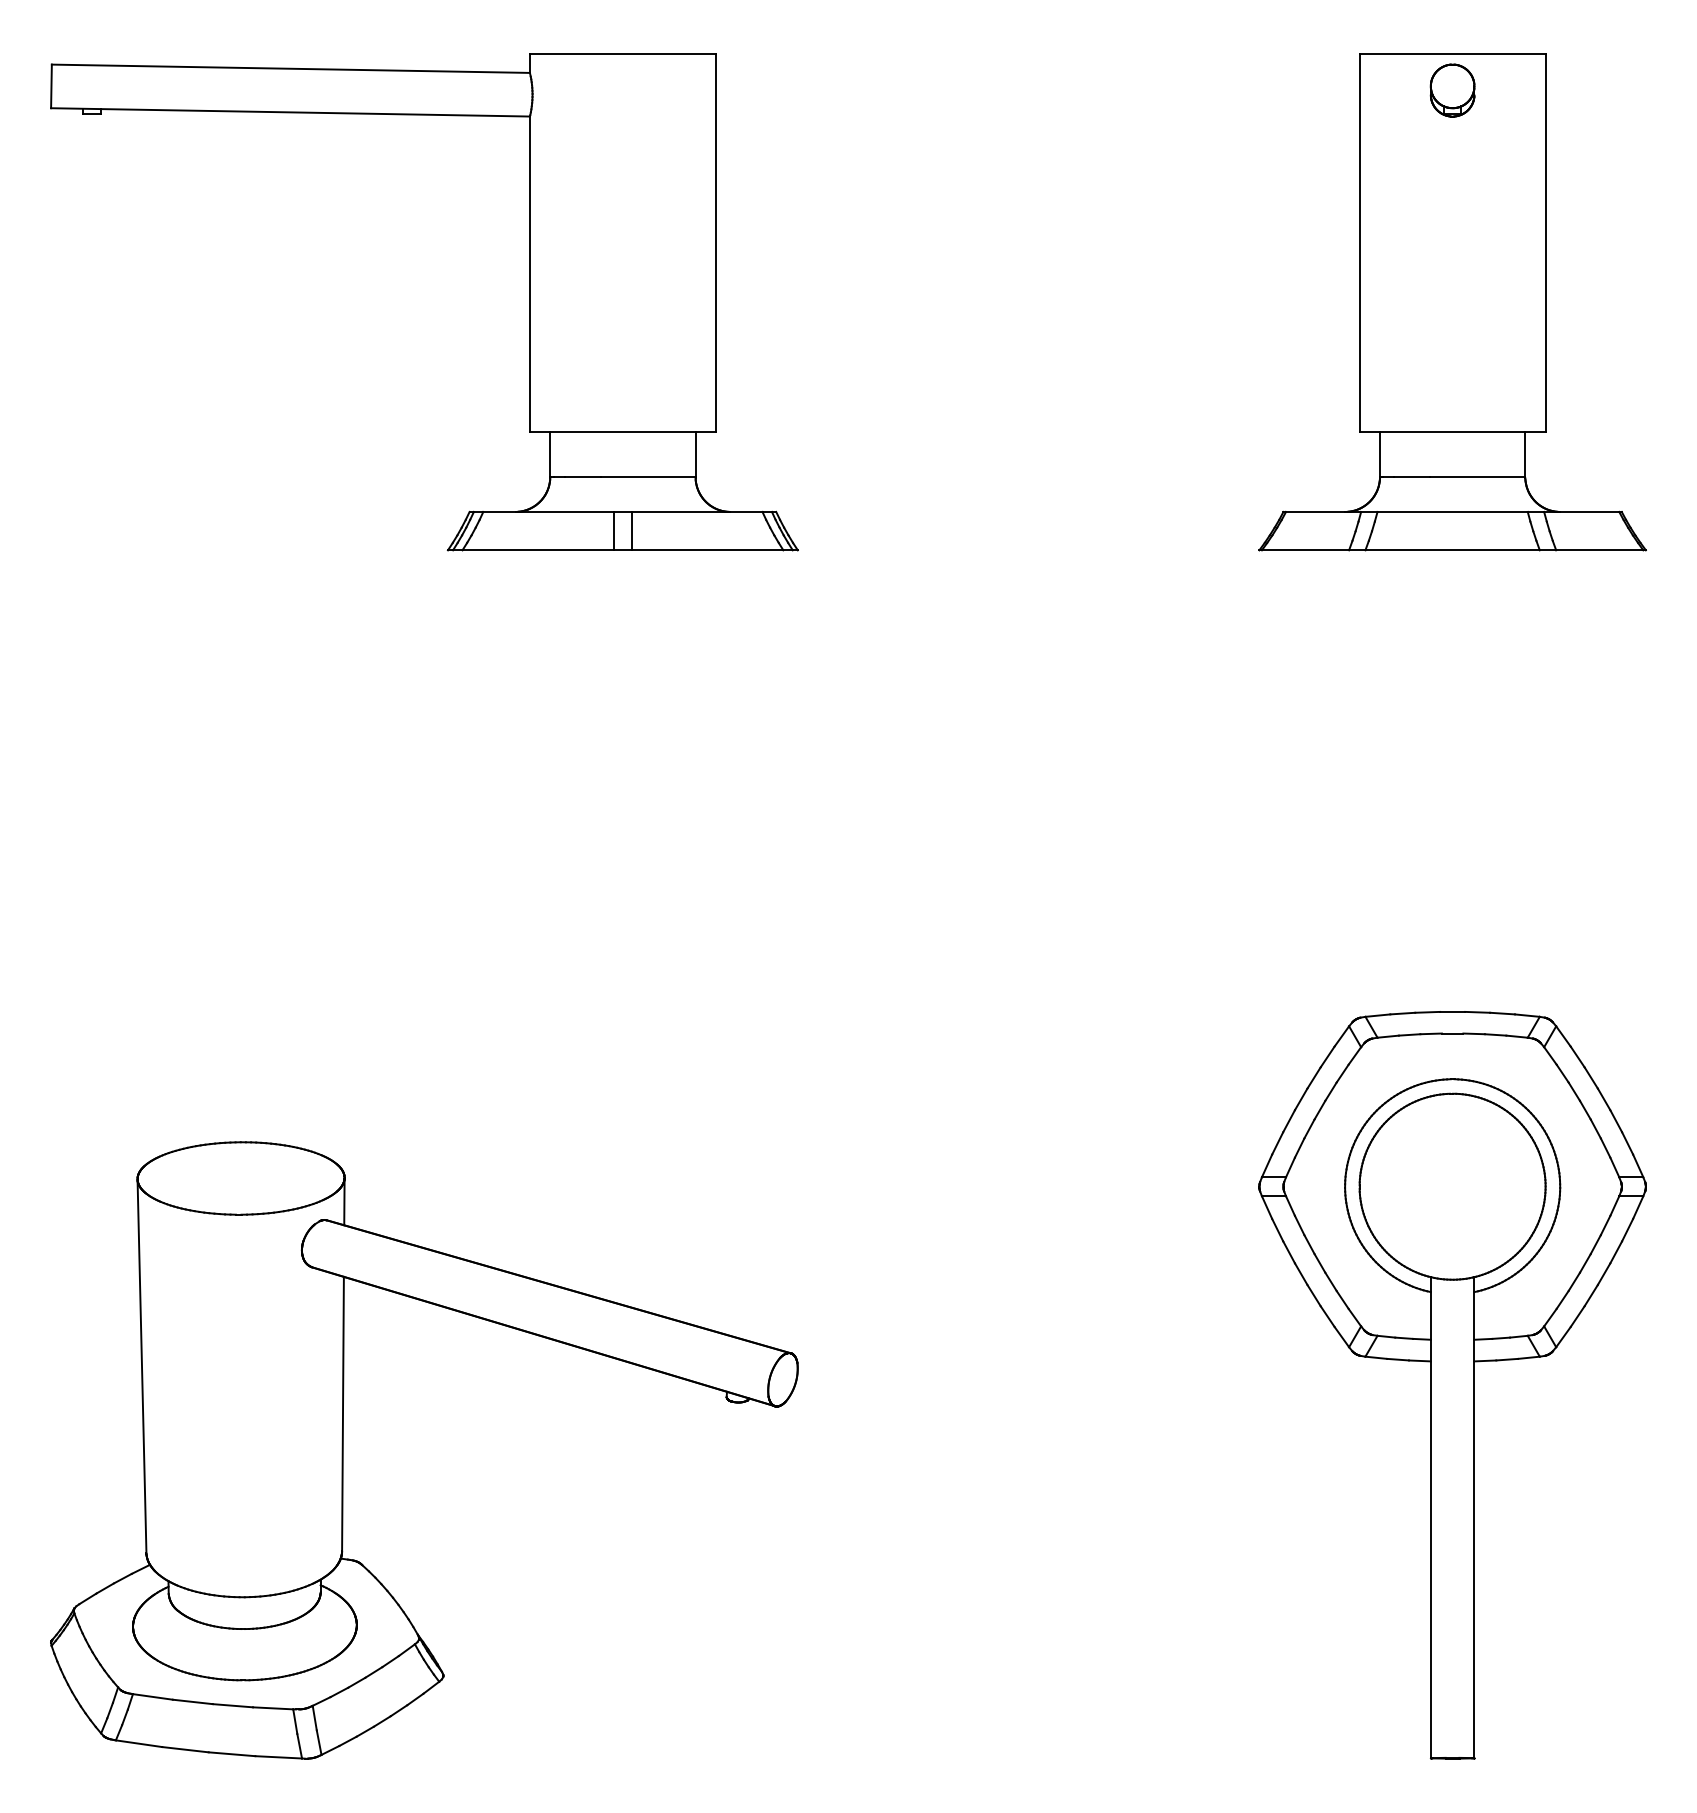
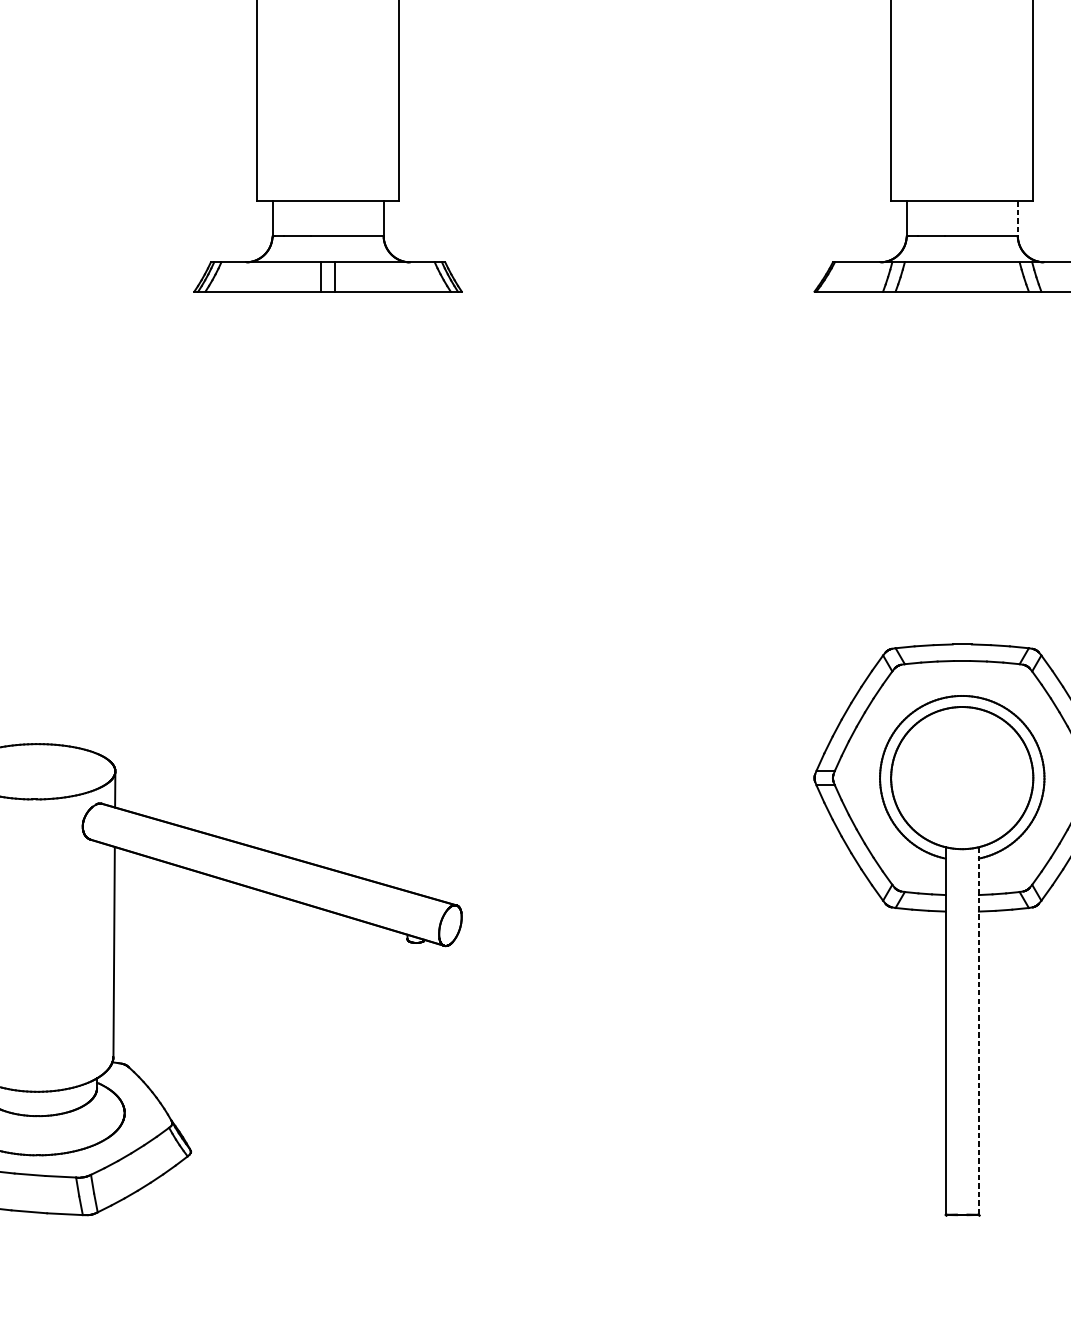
line: (1525, 455) -> (1017, 219), solid -> dashed
line: (1474, 1517) -> (978, 1030), solid -> dashed

